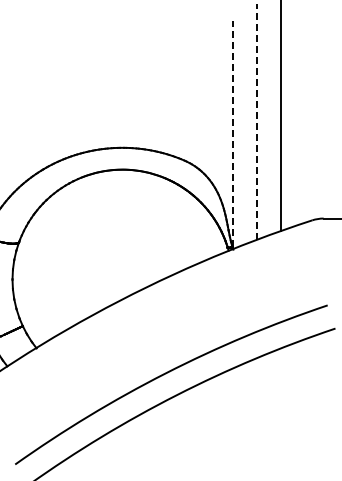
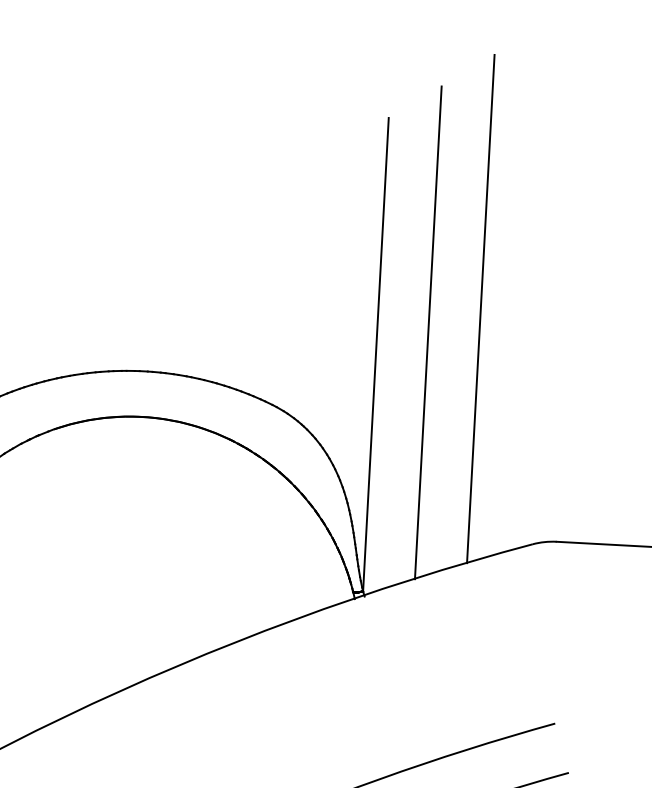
line: (256, 122) -> (427, 333), dashed -> solid
line: (232, 133) -> (375, 353), dashed -> solid

